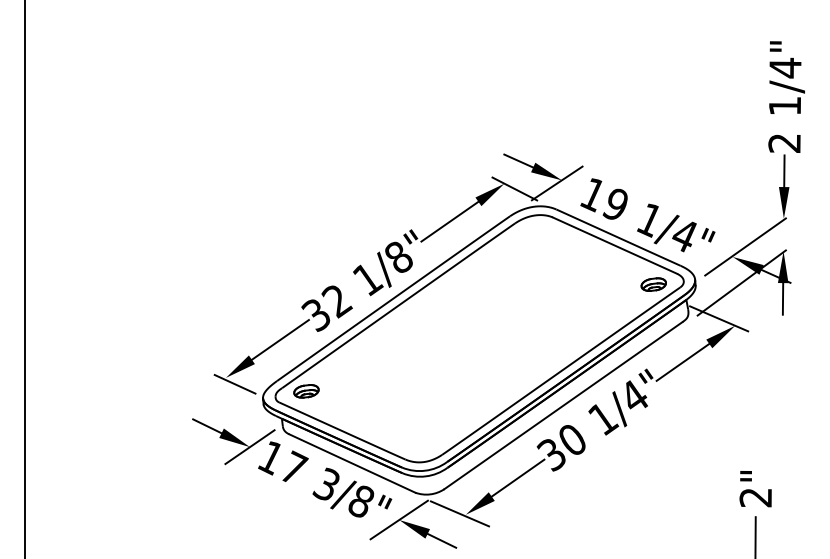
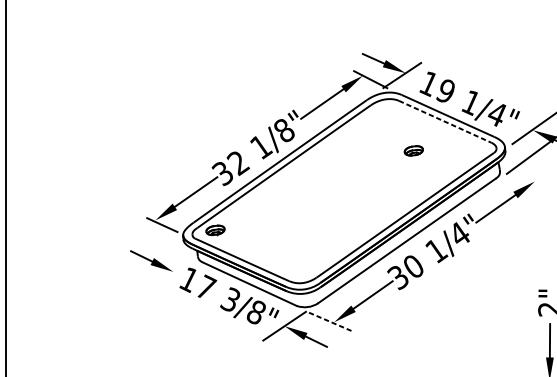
line: (615, 245) -> (445, 121), solid -> dashed
part: (653, 284) -> (413, 150), moved
line: (719, 318) -> (523, 176), removed
line: (249, 447) -> (173, 272), removed
line: (459, 513) -> (329, 321), solid -> dashed

